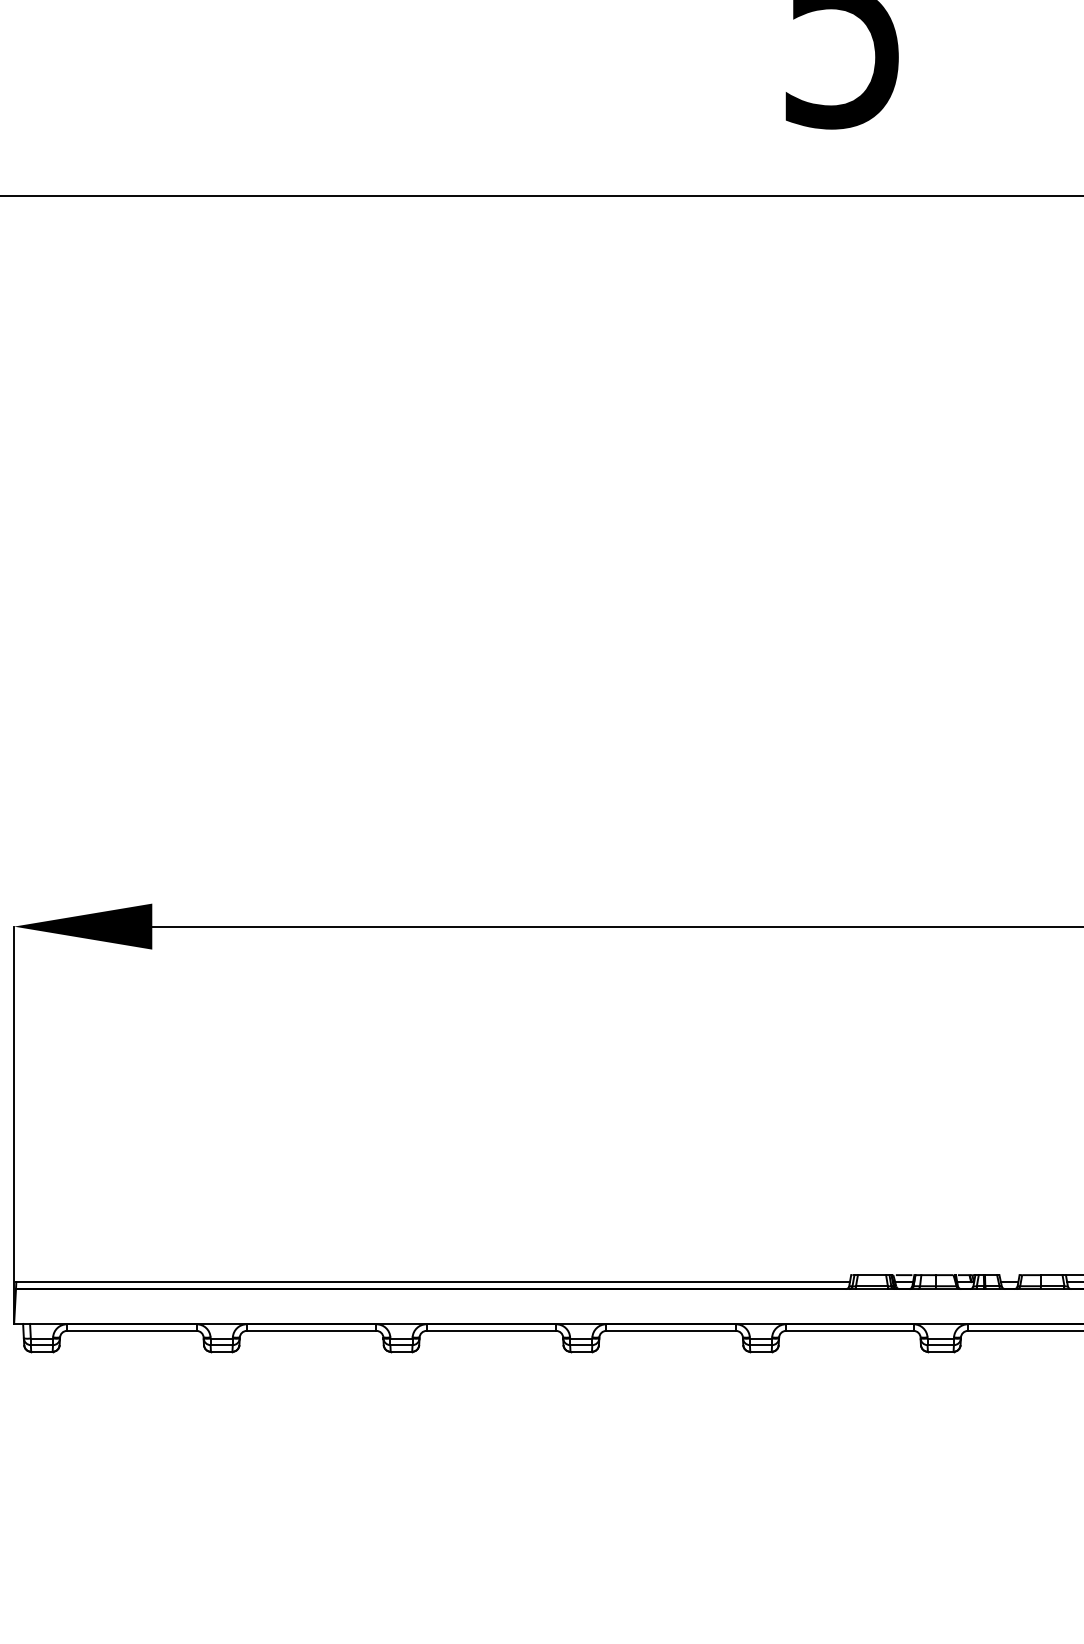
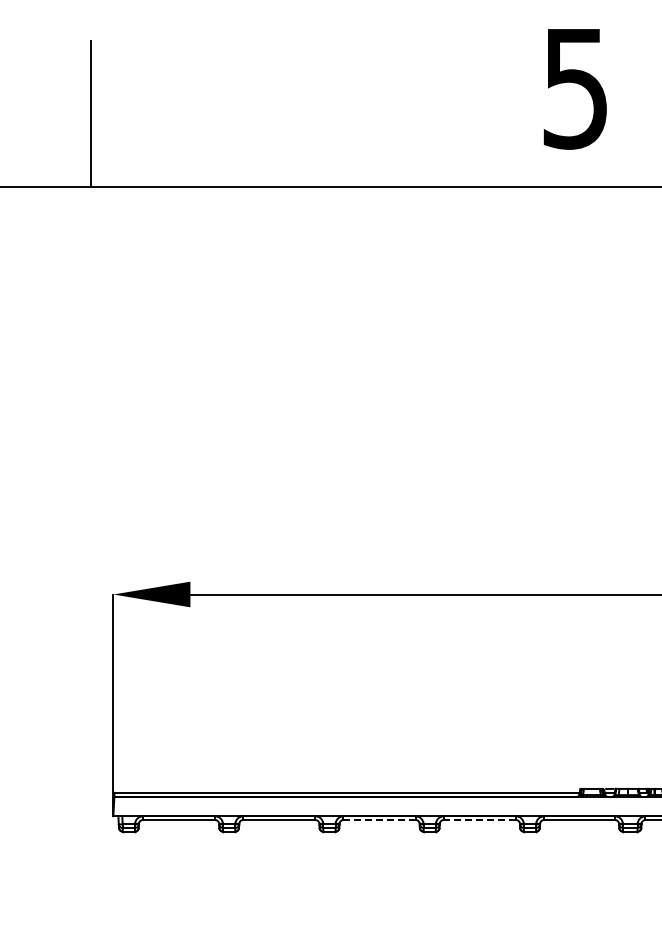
line: (491, 1331) -> (379, 820), solid -> dashed
line: (670, 1331) -> (479, 820), solid -> dashed

